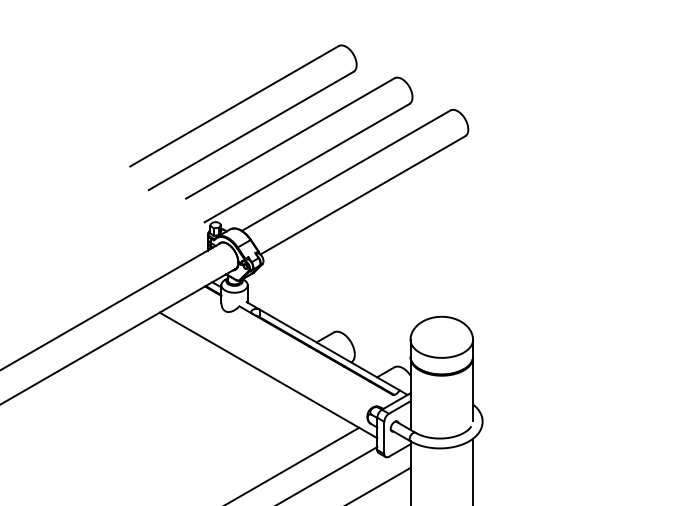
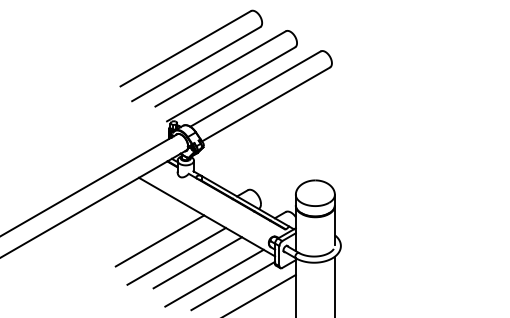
line: (192, 412) -> (159, 240), added
line: (219, 438) -> (176, 256), added
line: (253, 448) -> (197, 262), added

